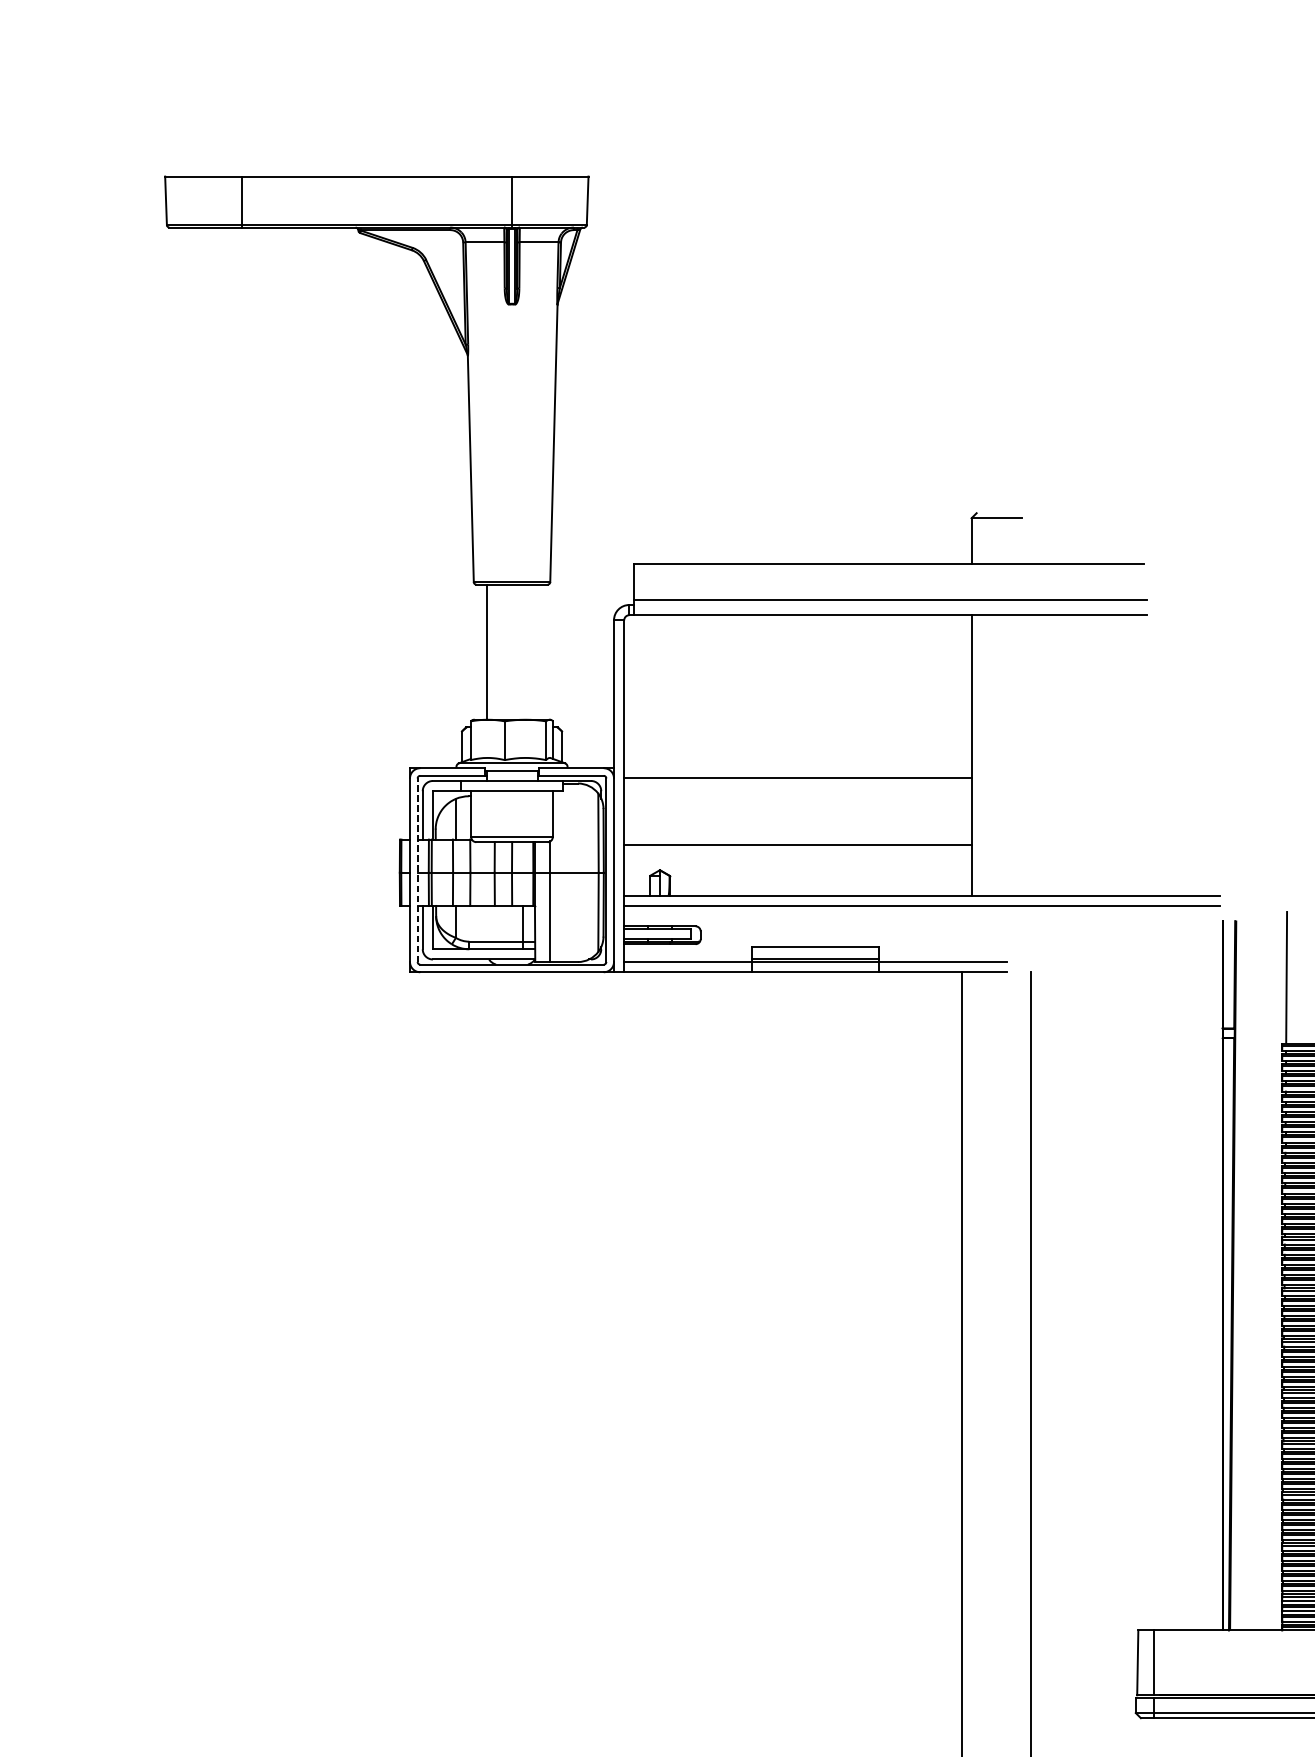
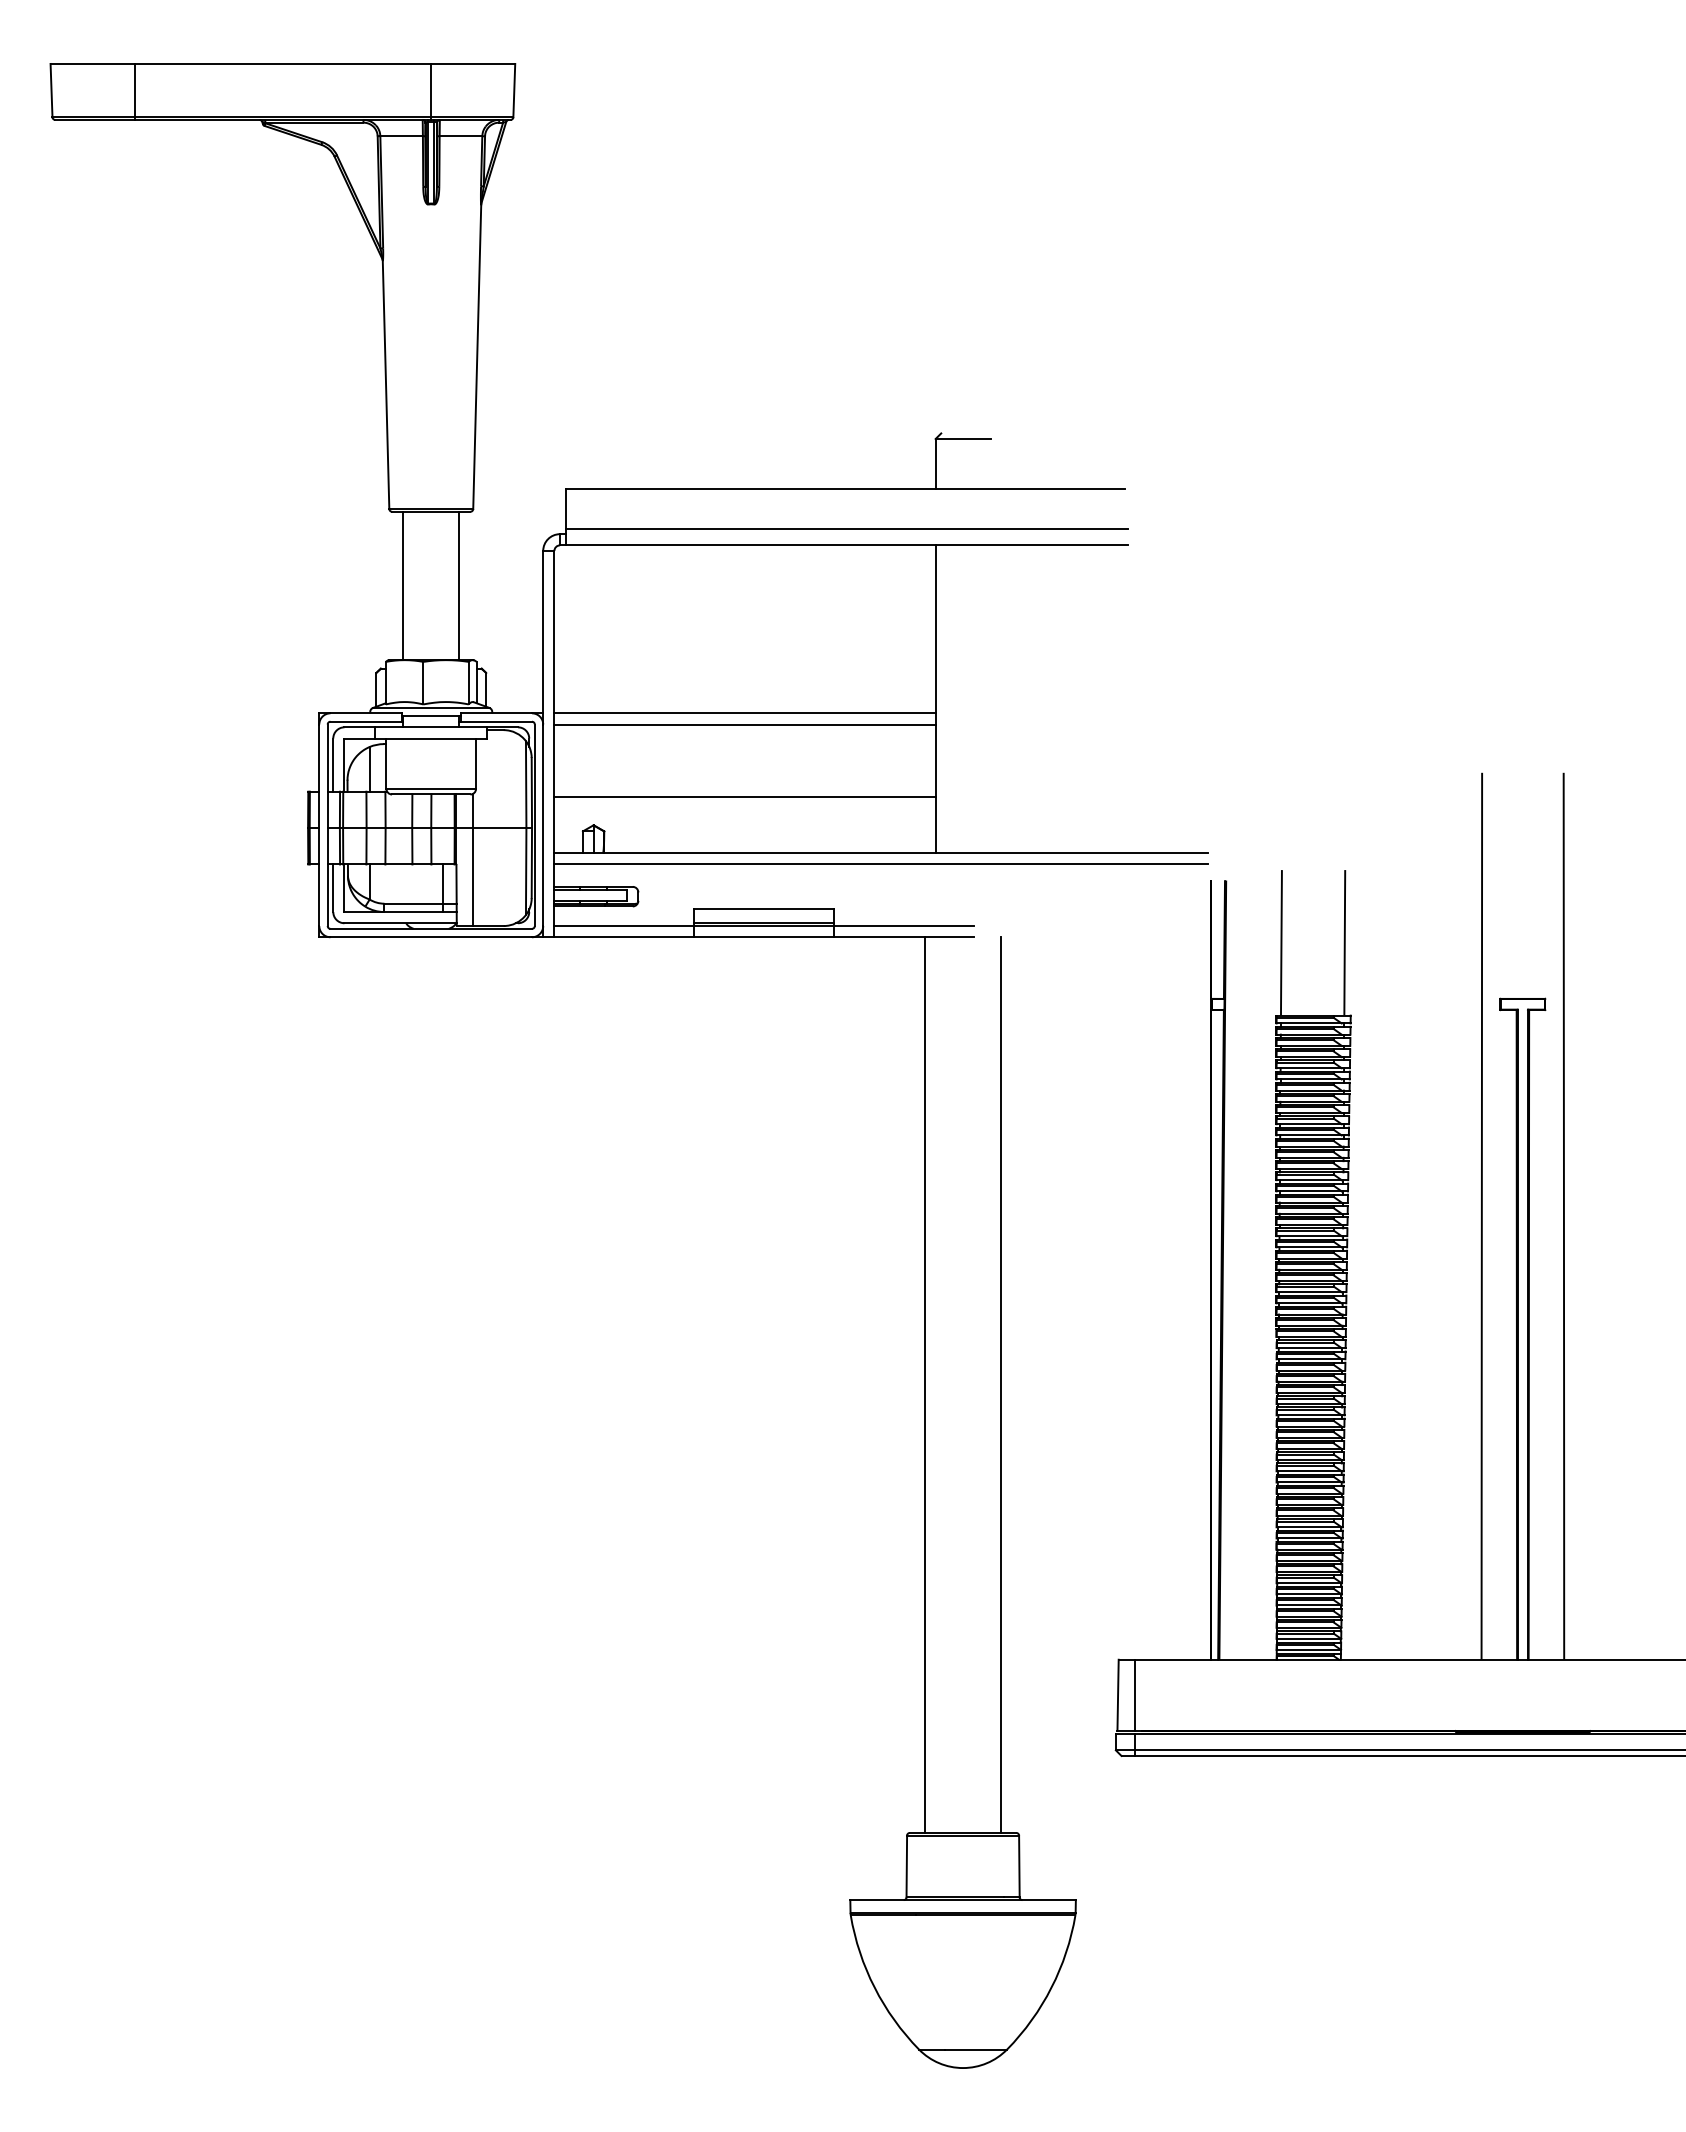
line: (537, 651) -> (459, 585), added
line: (797, 768) -> (744, 713), added
line: (417, 870) -> (327, 825), dashed -> solid

